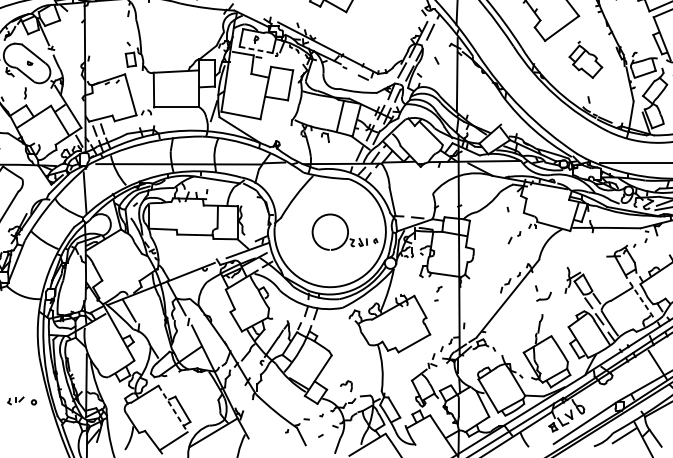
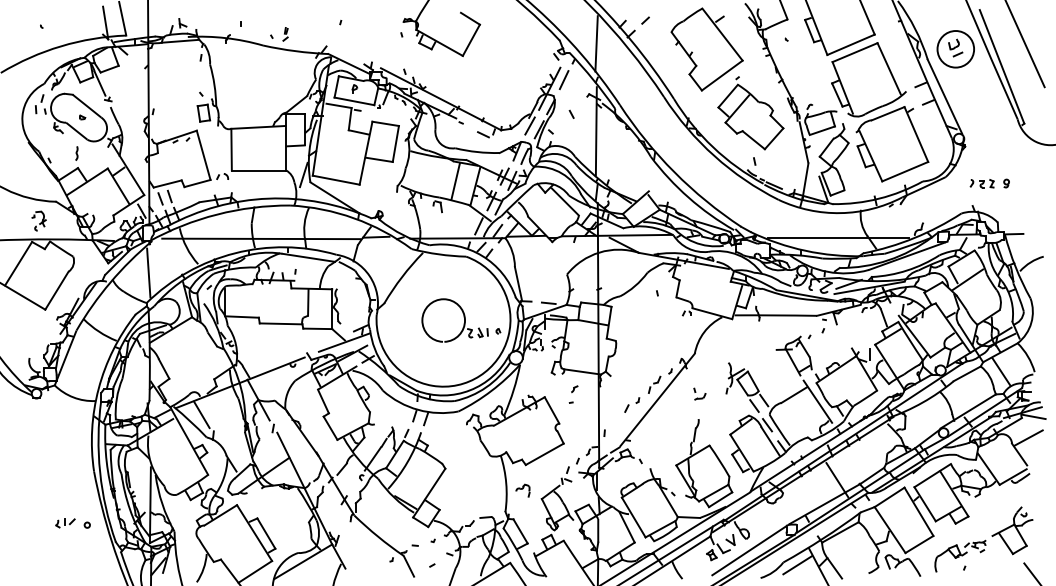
line: (256, 50) -> (354, 101), dashed -> solid
part: (585, 60) -> (750, 113), size x1.67
part: (514, 237) -> (632, 404), moved
part: (543, 292) -> (699, 393), size x0.62
line: (642, 300) -> (818, 402), dashed -> solid
part: (345, 386) -> (522, 490), moved
line: (173, 409) -> (254, 533), dashed -> solid

